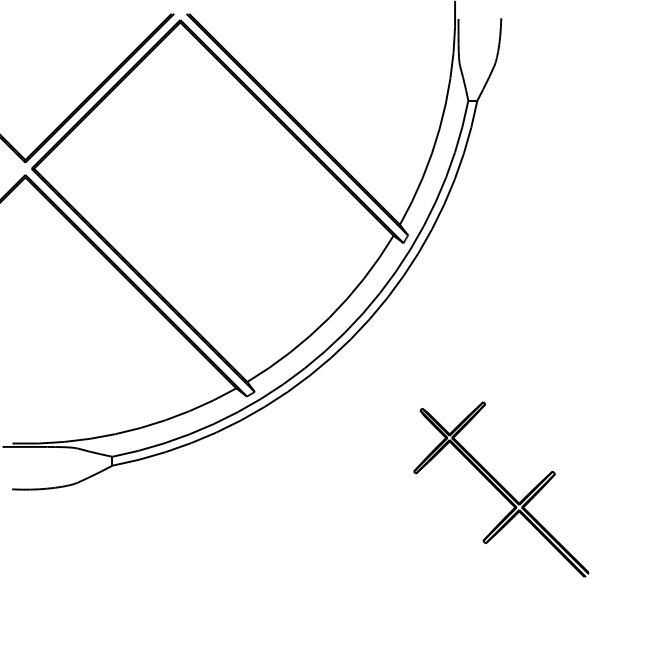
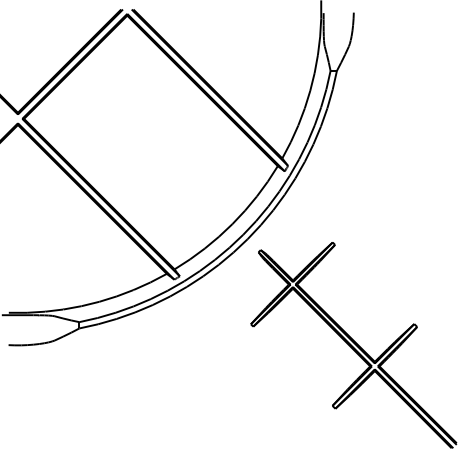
part: (501, 489) -> (353, 345), size x1.67

